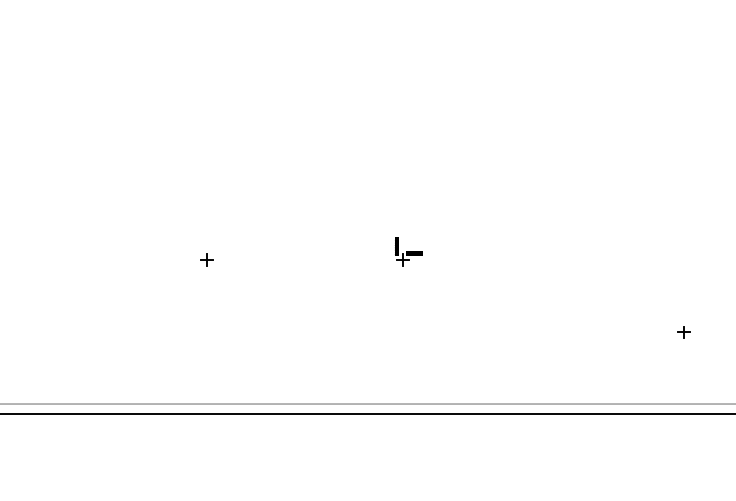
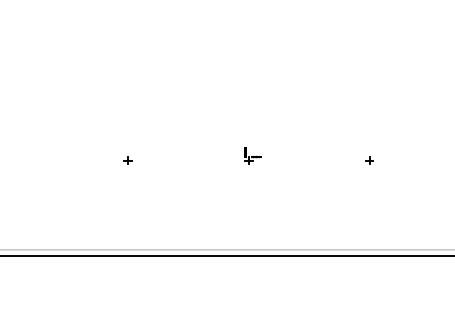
part: (683, 332) -> (369, 160), moved

